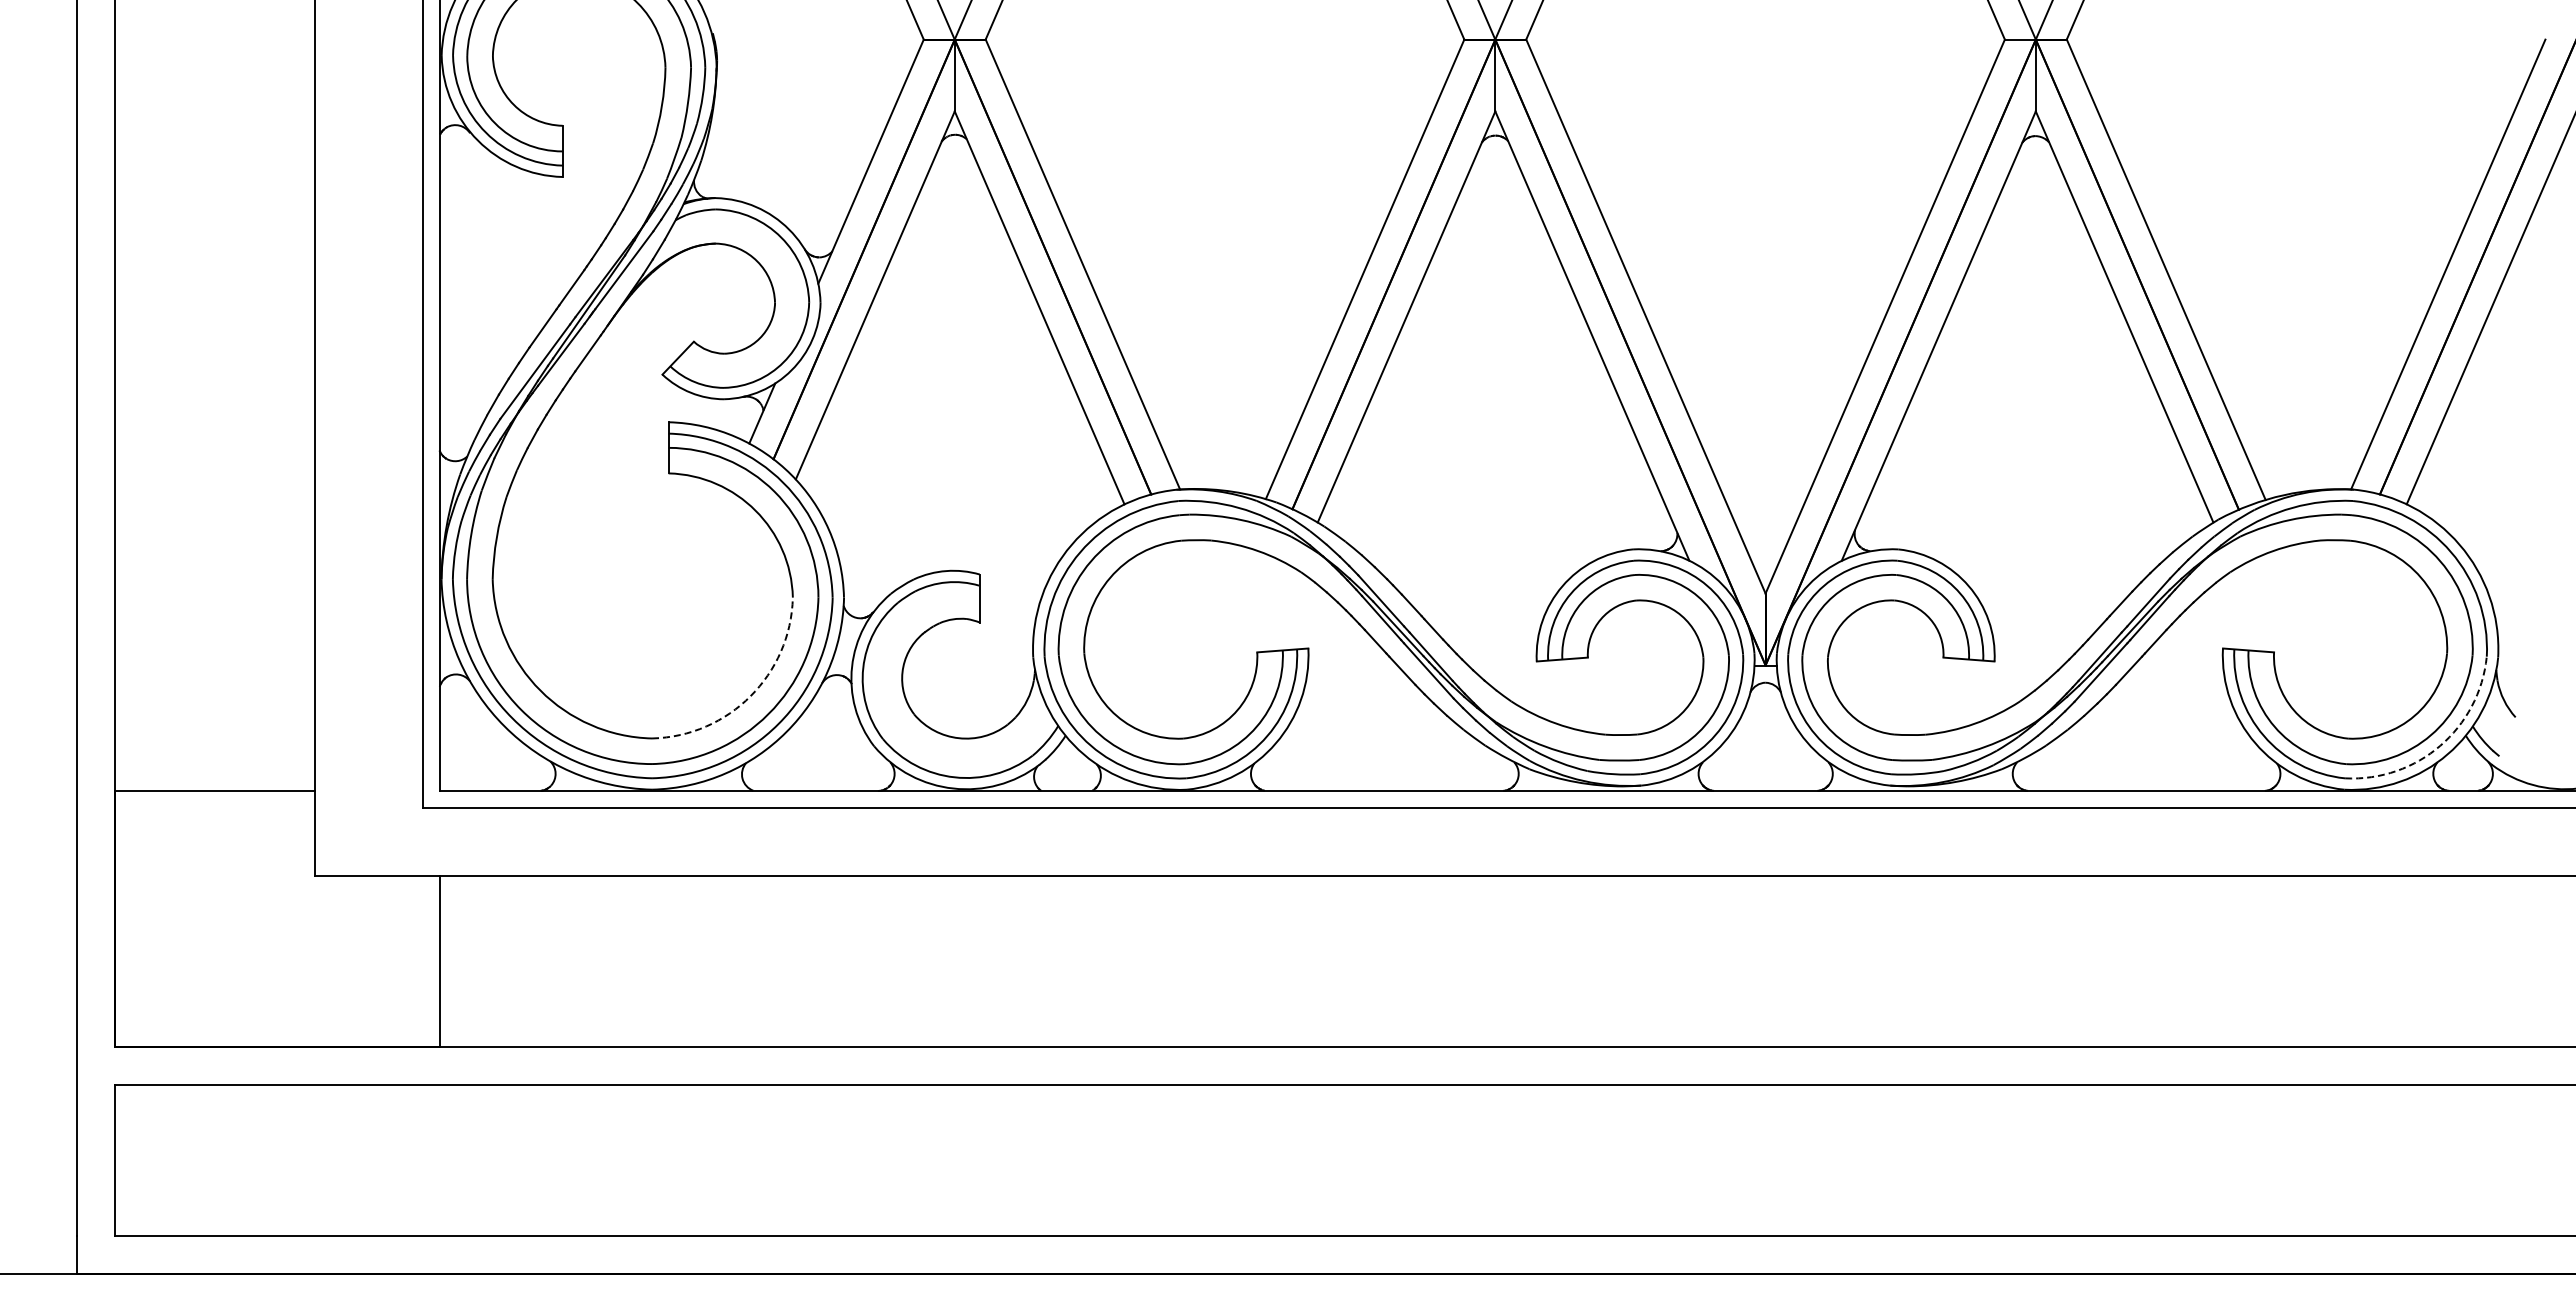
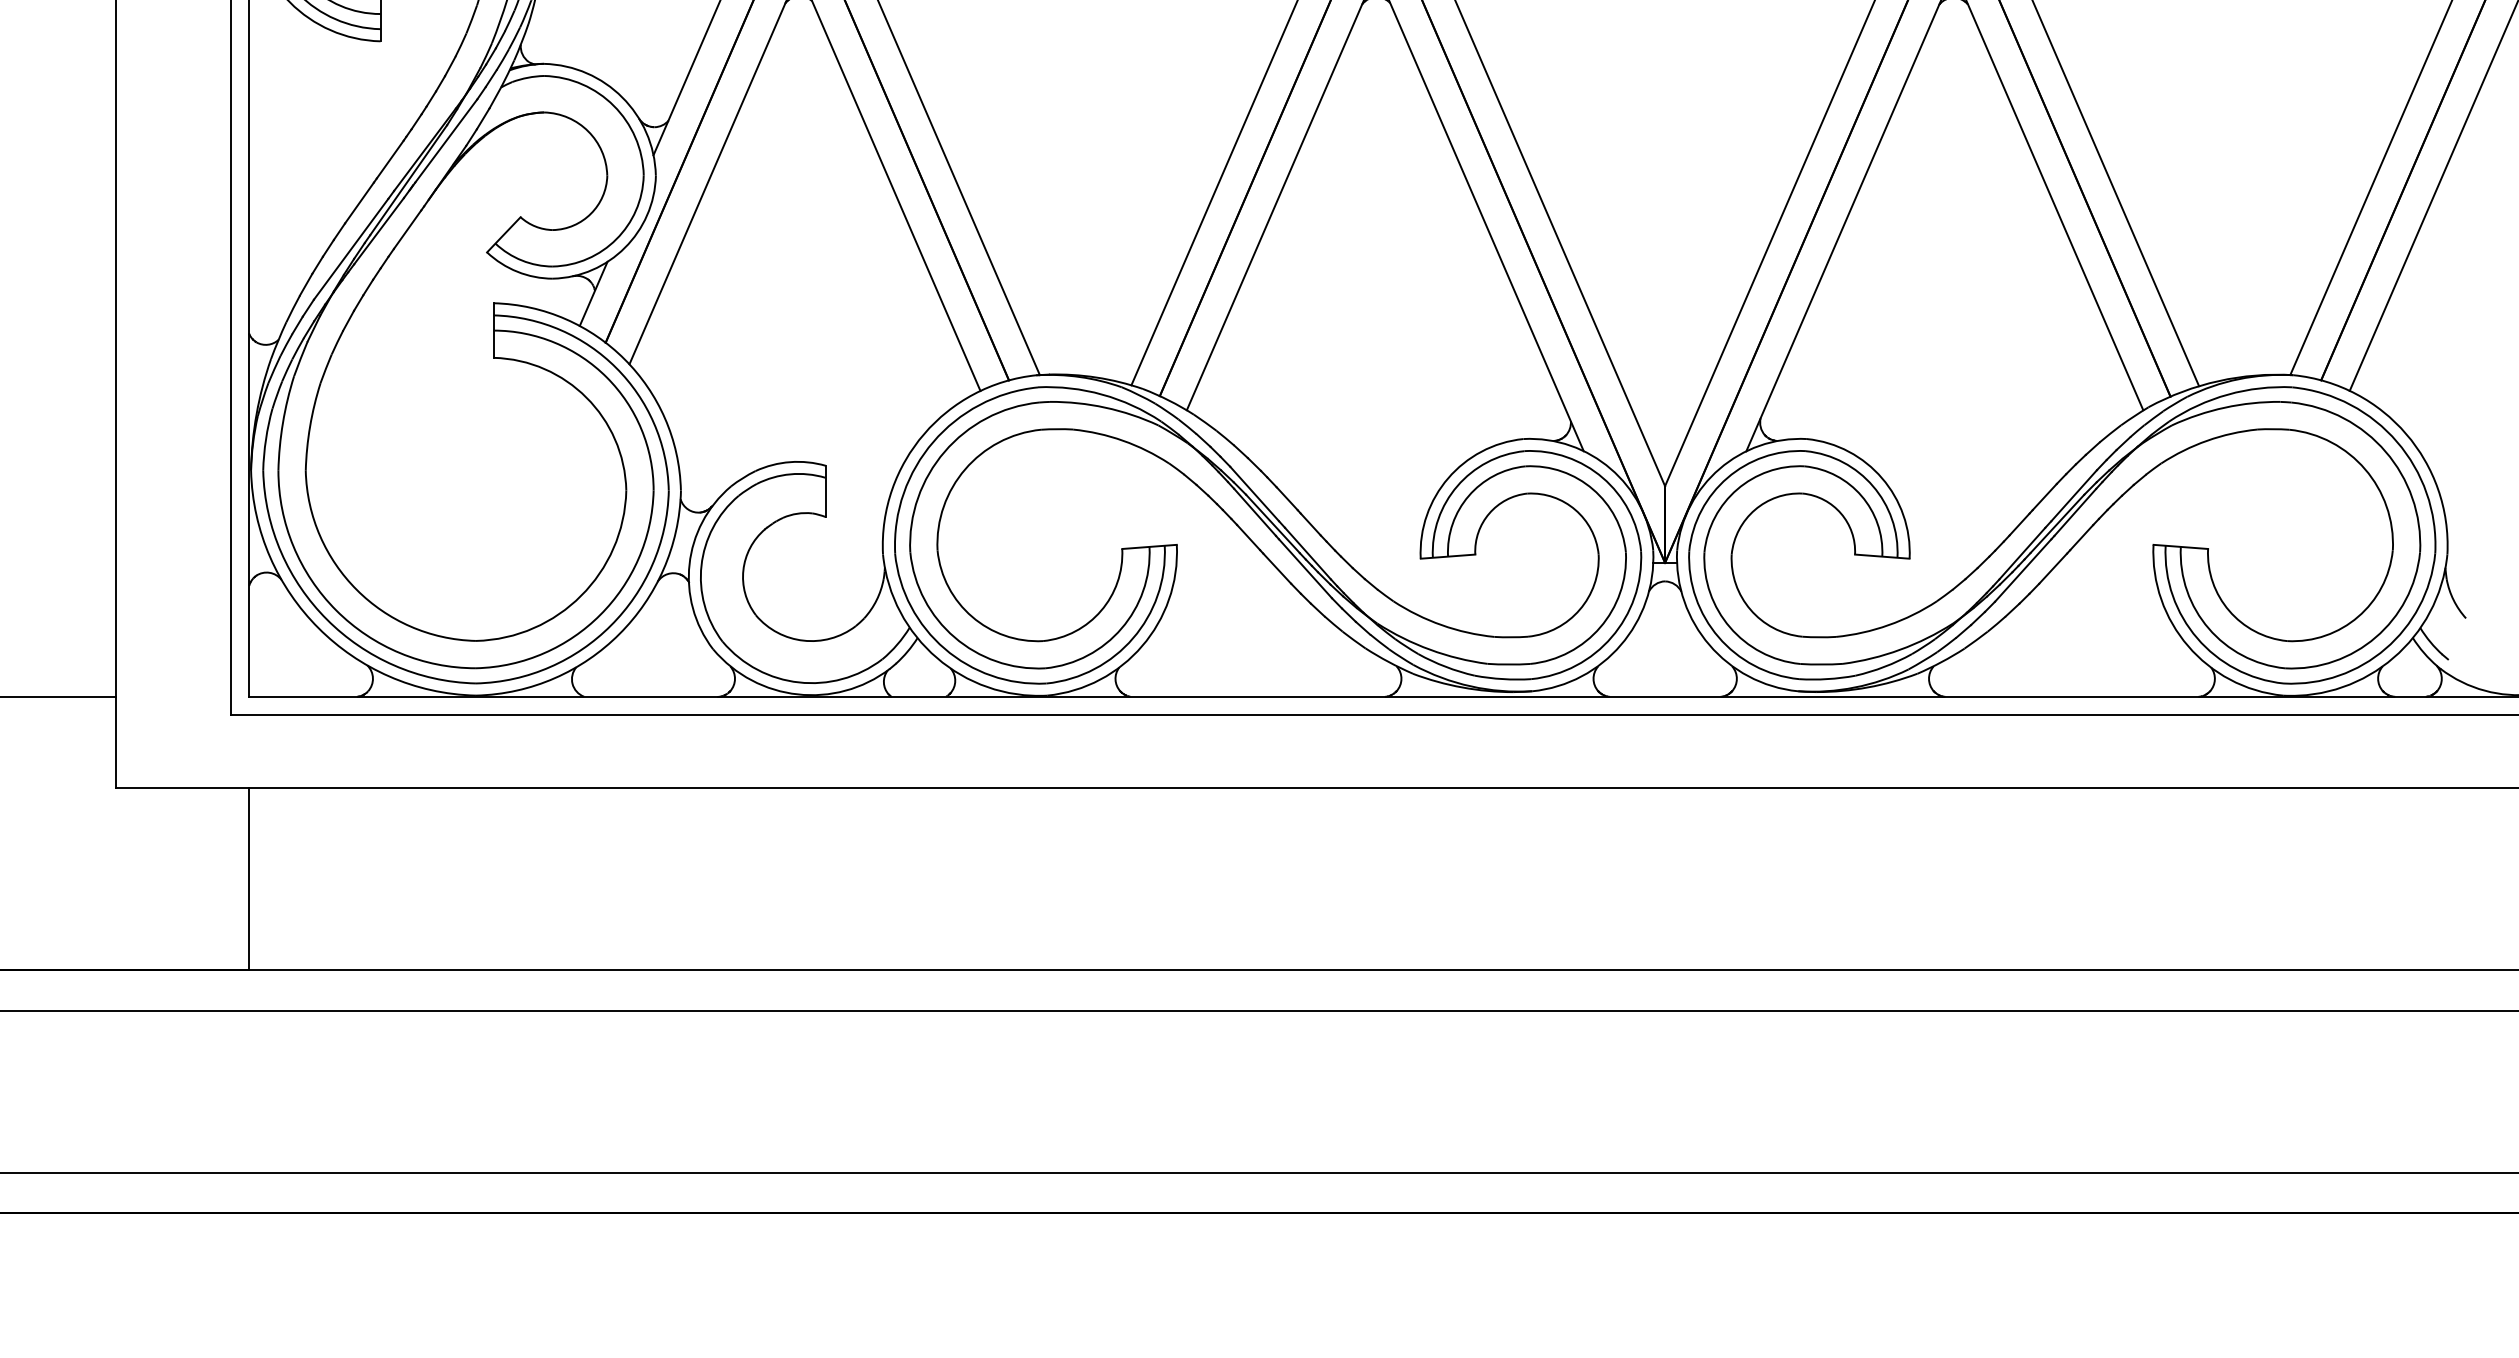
arc: (750, 696) -> (581, 596), dashed -> solid
arc: (2440, 745) -> (2385, 648), dashed -> solid

